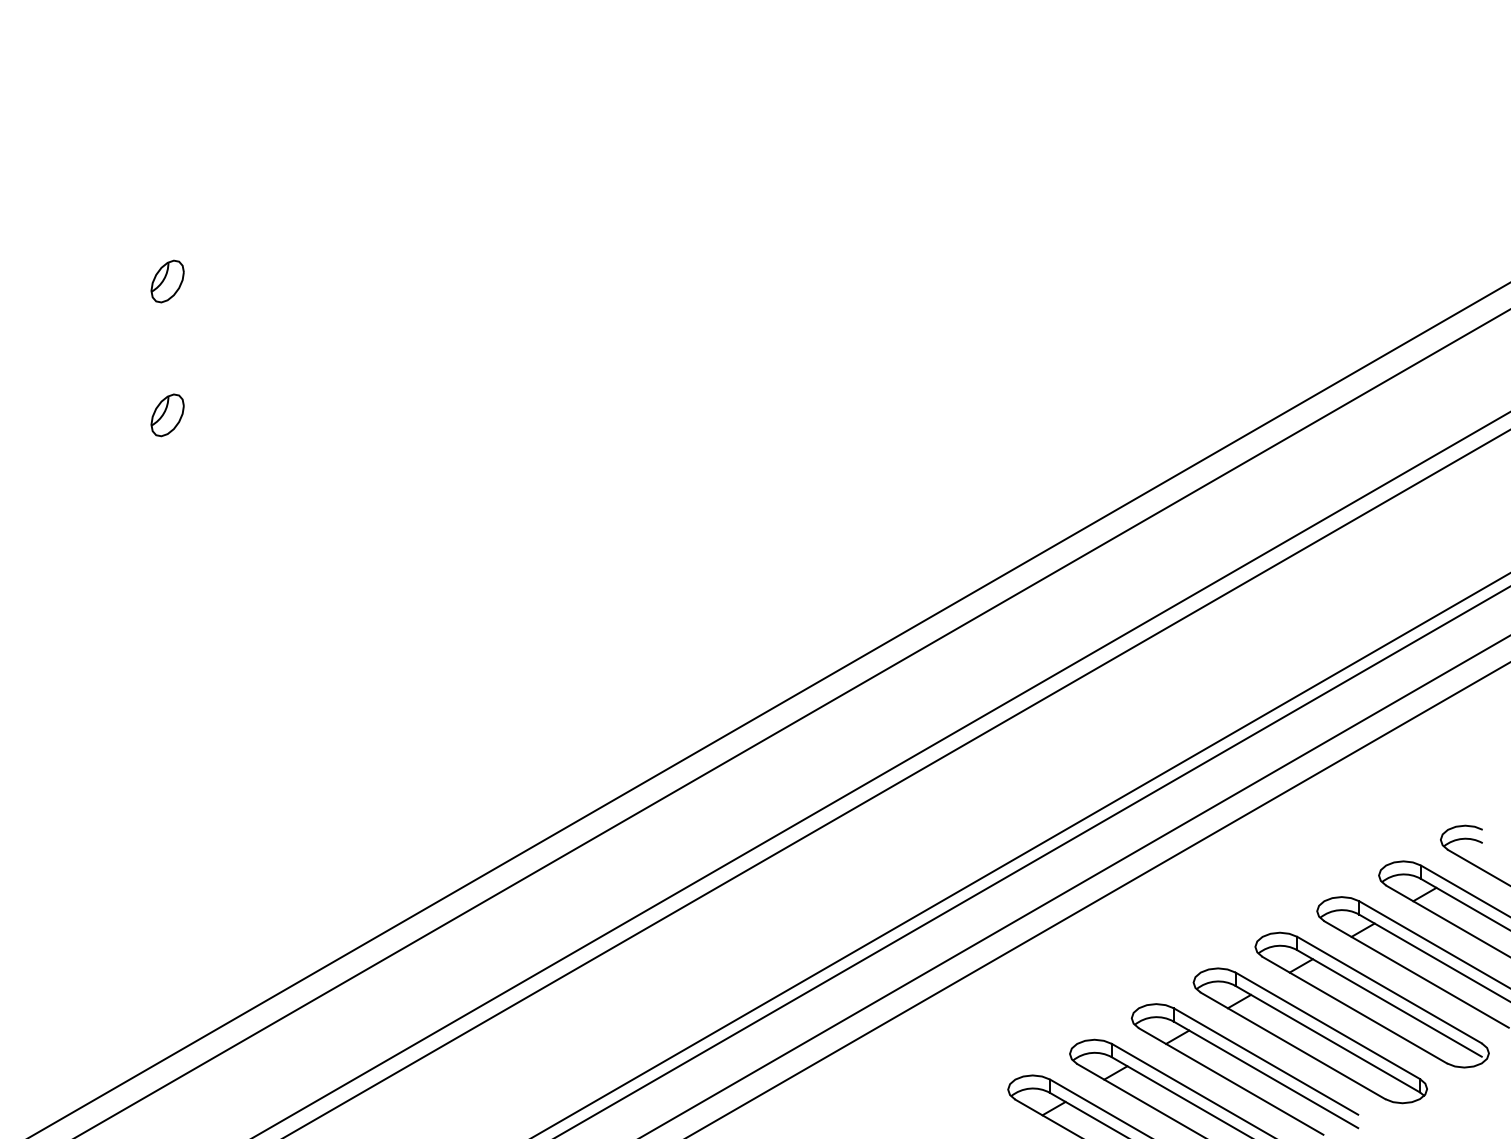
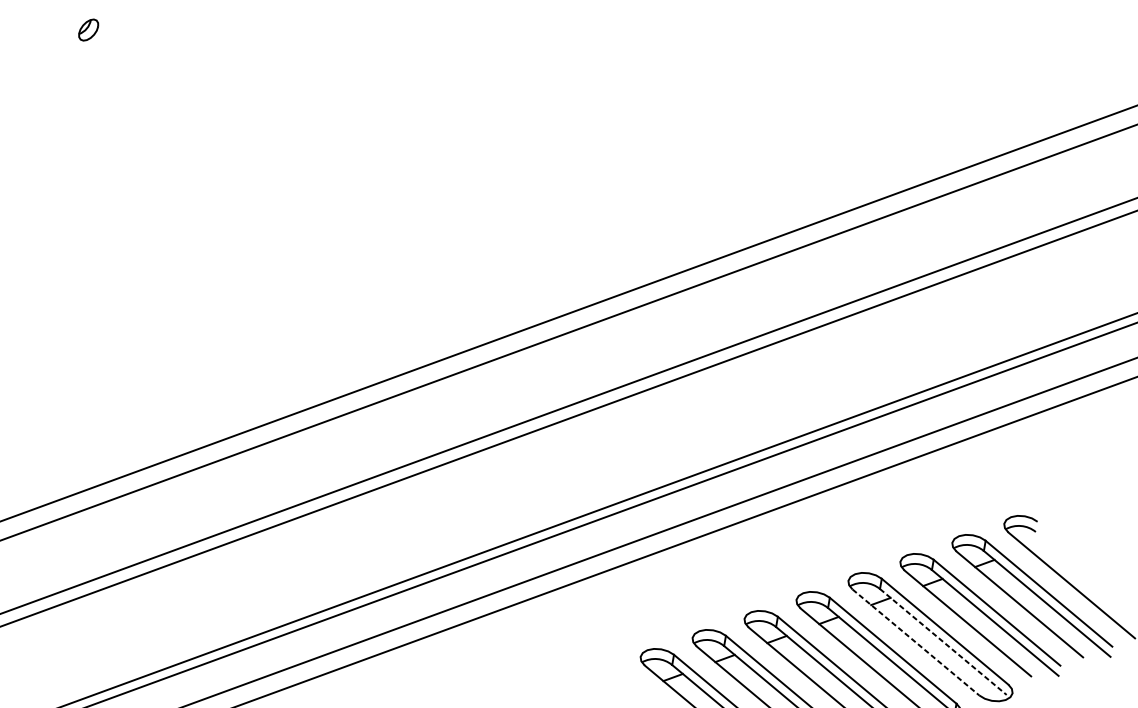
part: (167, 415) -> (88, 30), size x0.7
line: (1390, 1003) -> (944, 642), solid -> dashed
line: (1355, 1010) -> (916, 642), solid -> dashed

